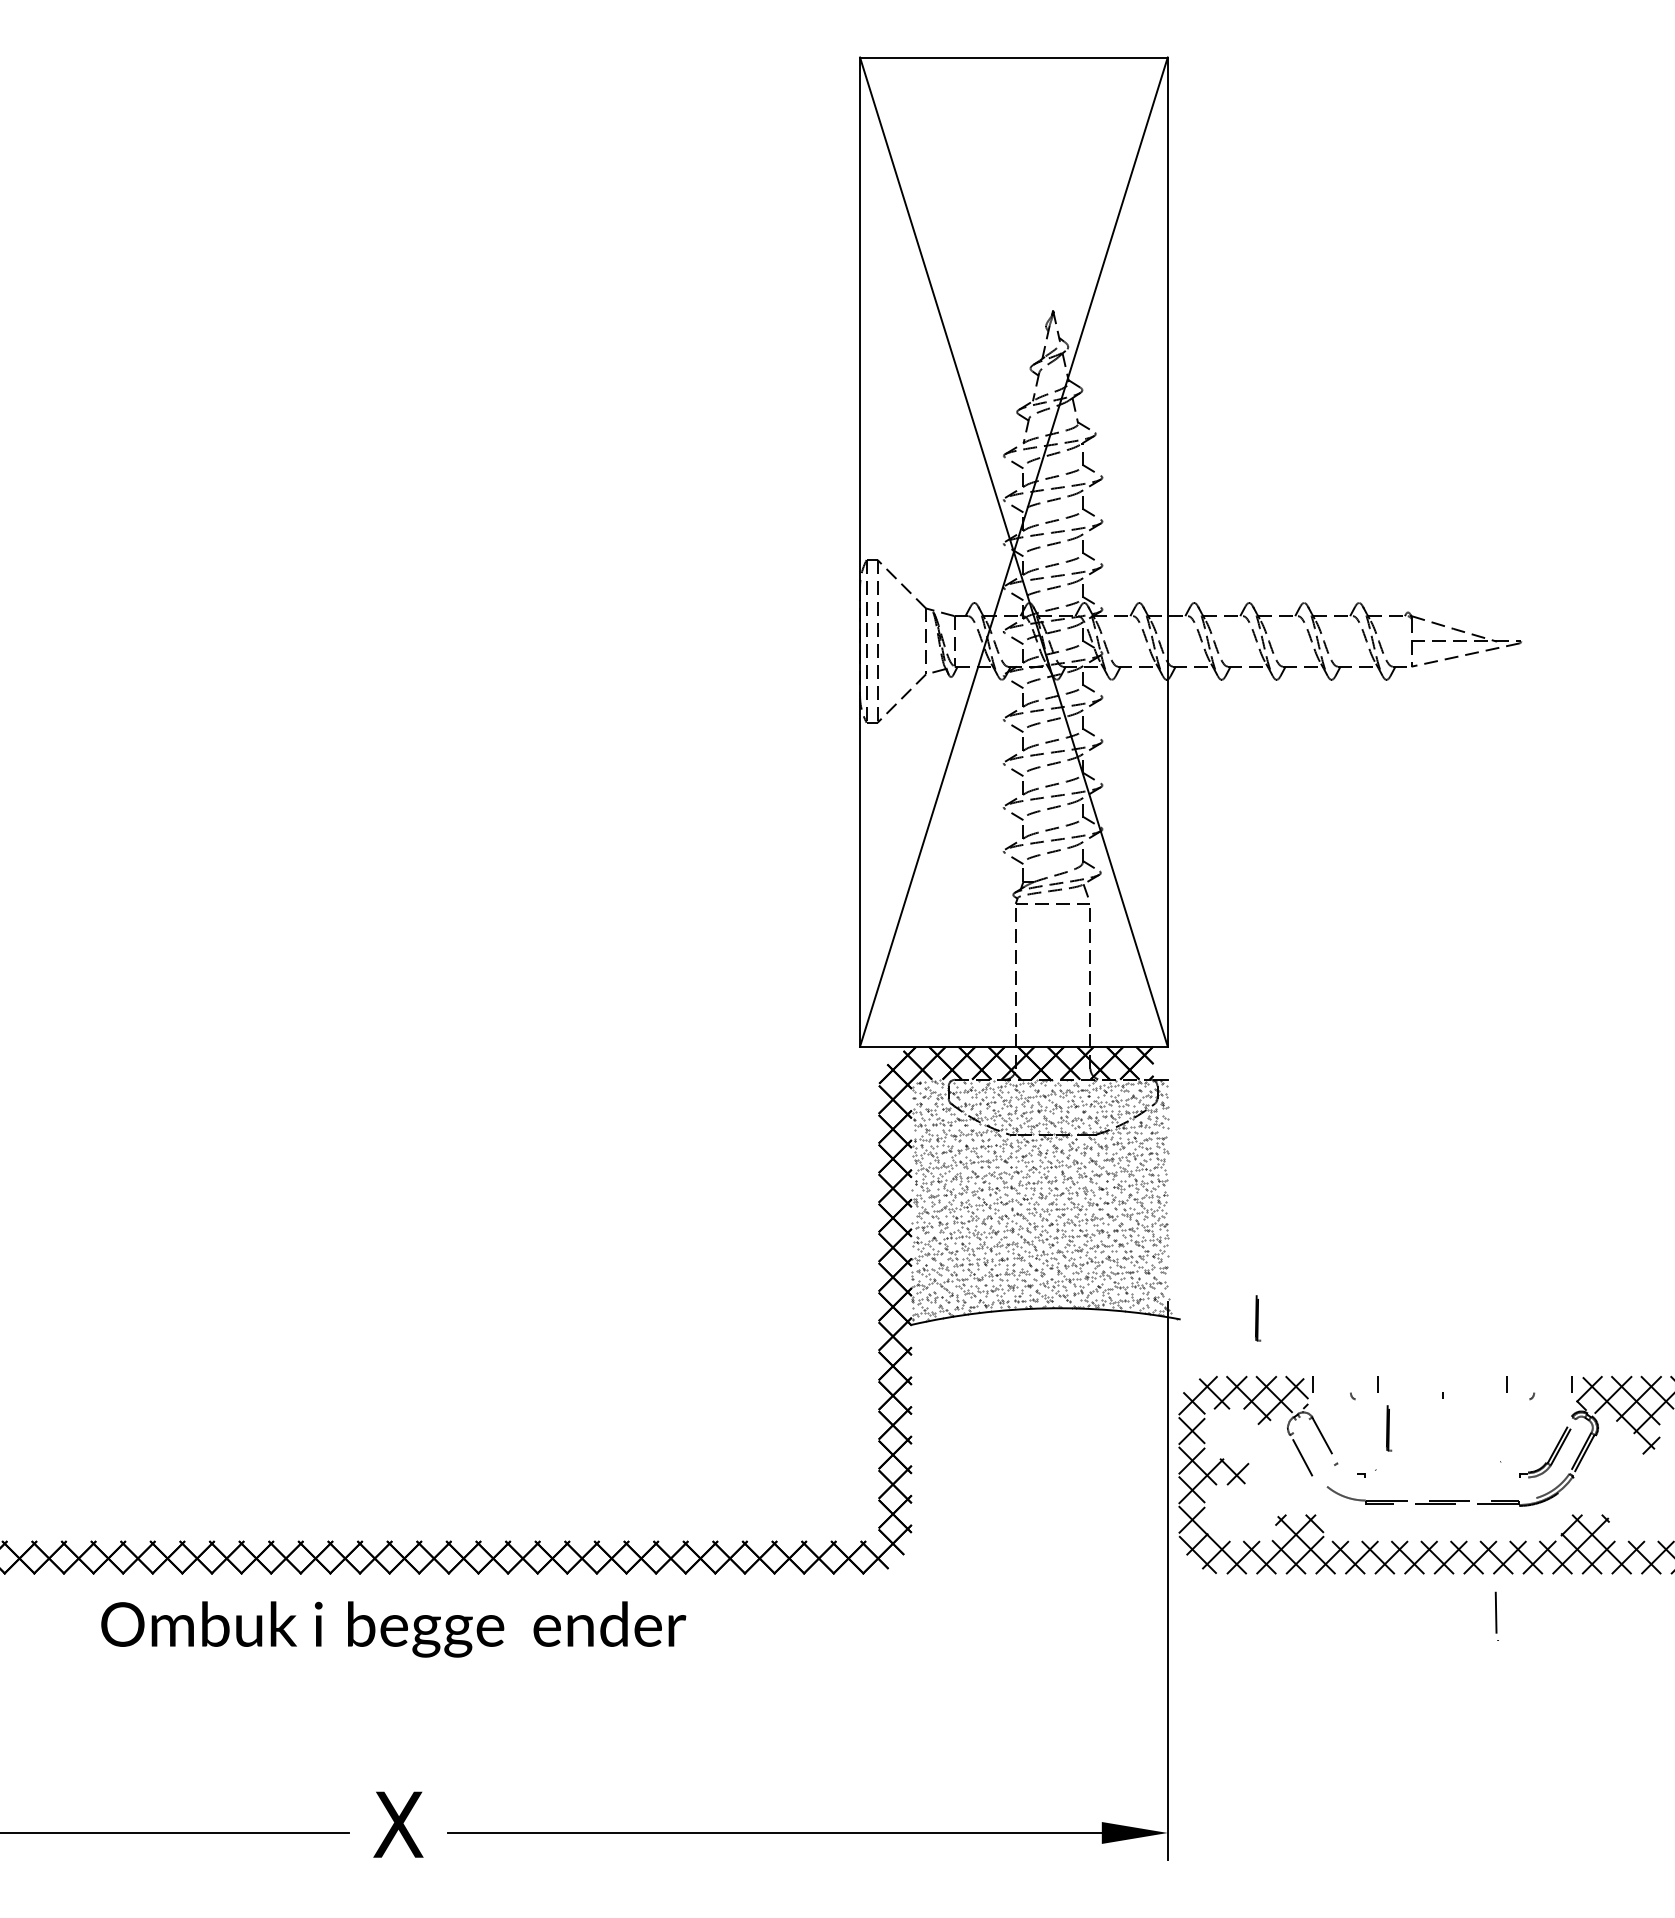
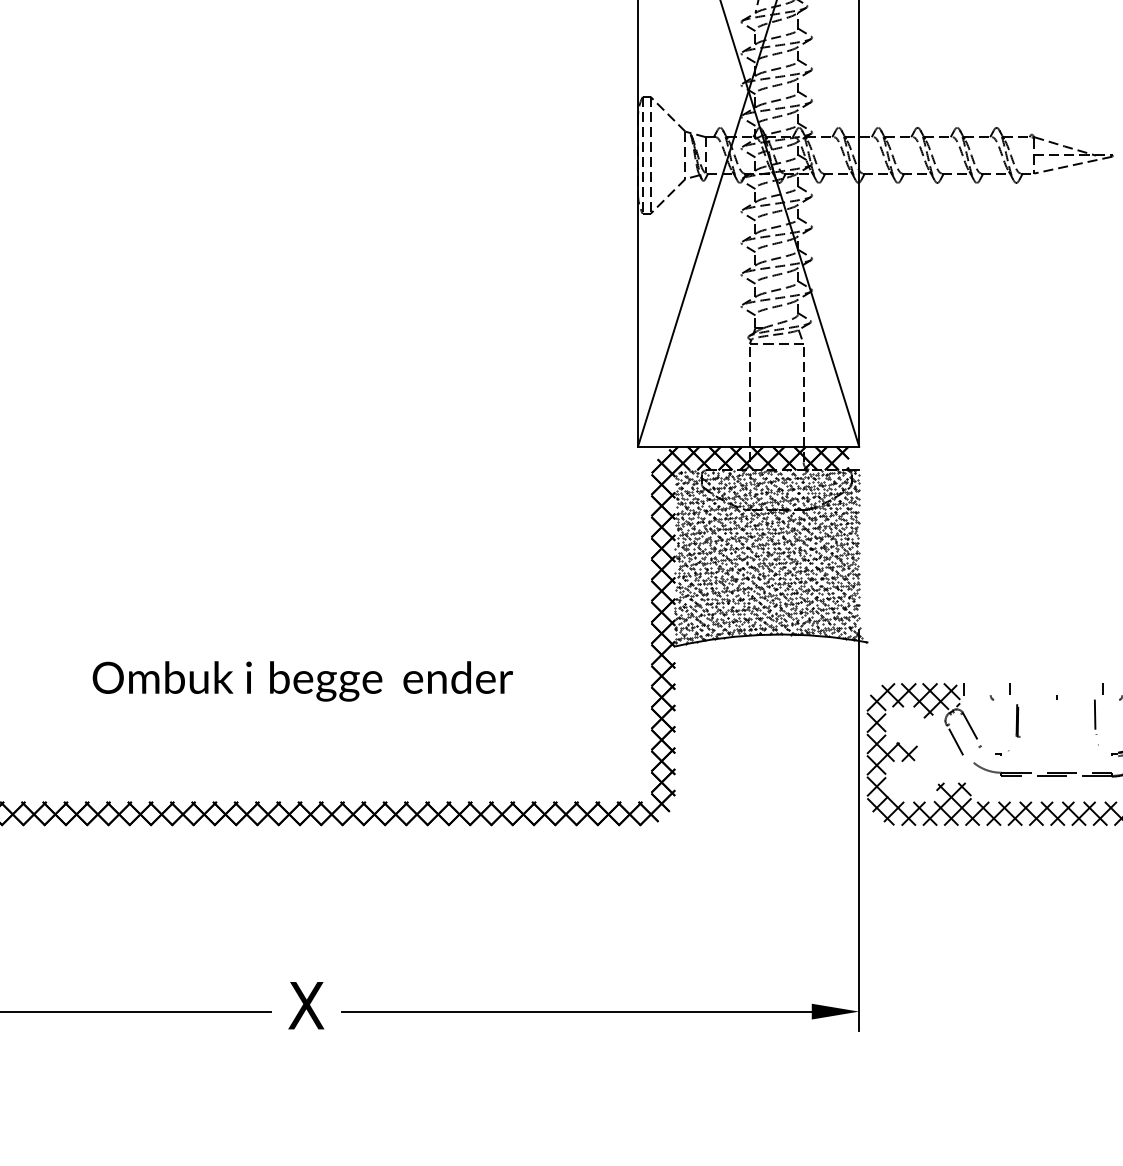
hatch: (1043, 1200) -> (769, 557), added
part: (1258, 1318) -> (924, 641), removed
part: (1496, 1615) -> (1095, 716), moved
text: (393, 1629) -> (302, 681), moved

